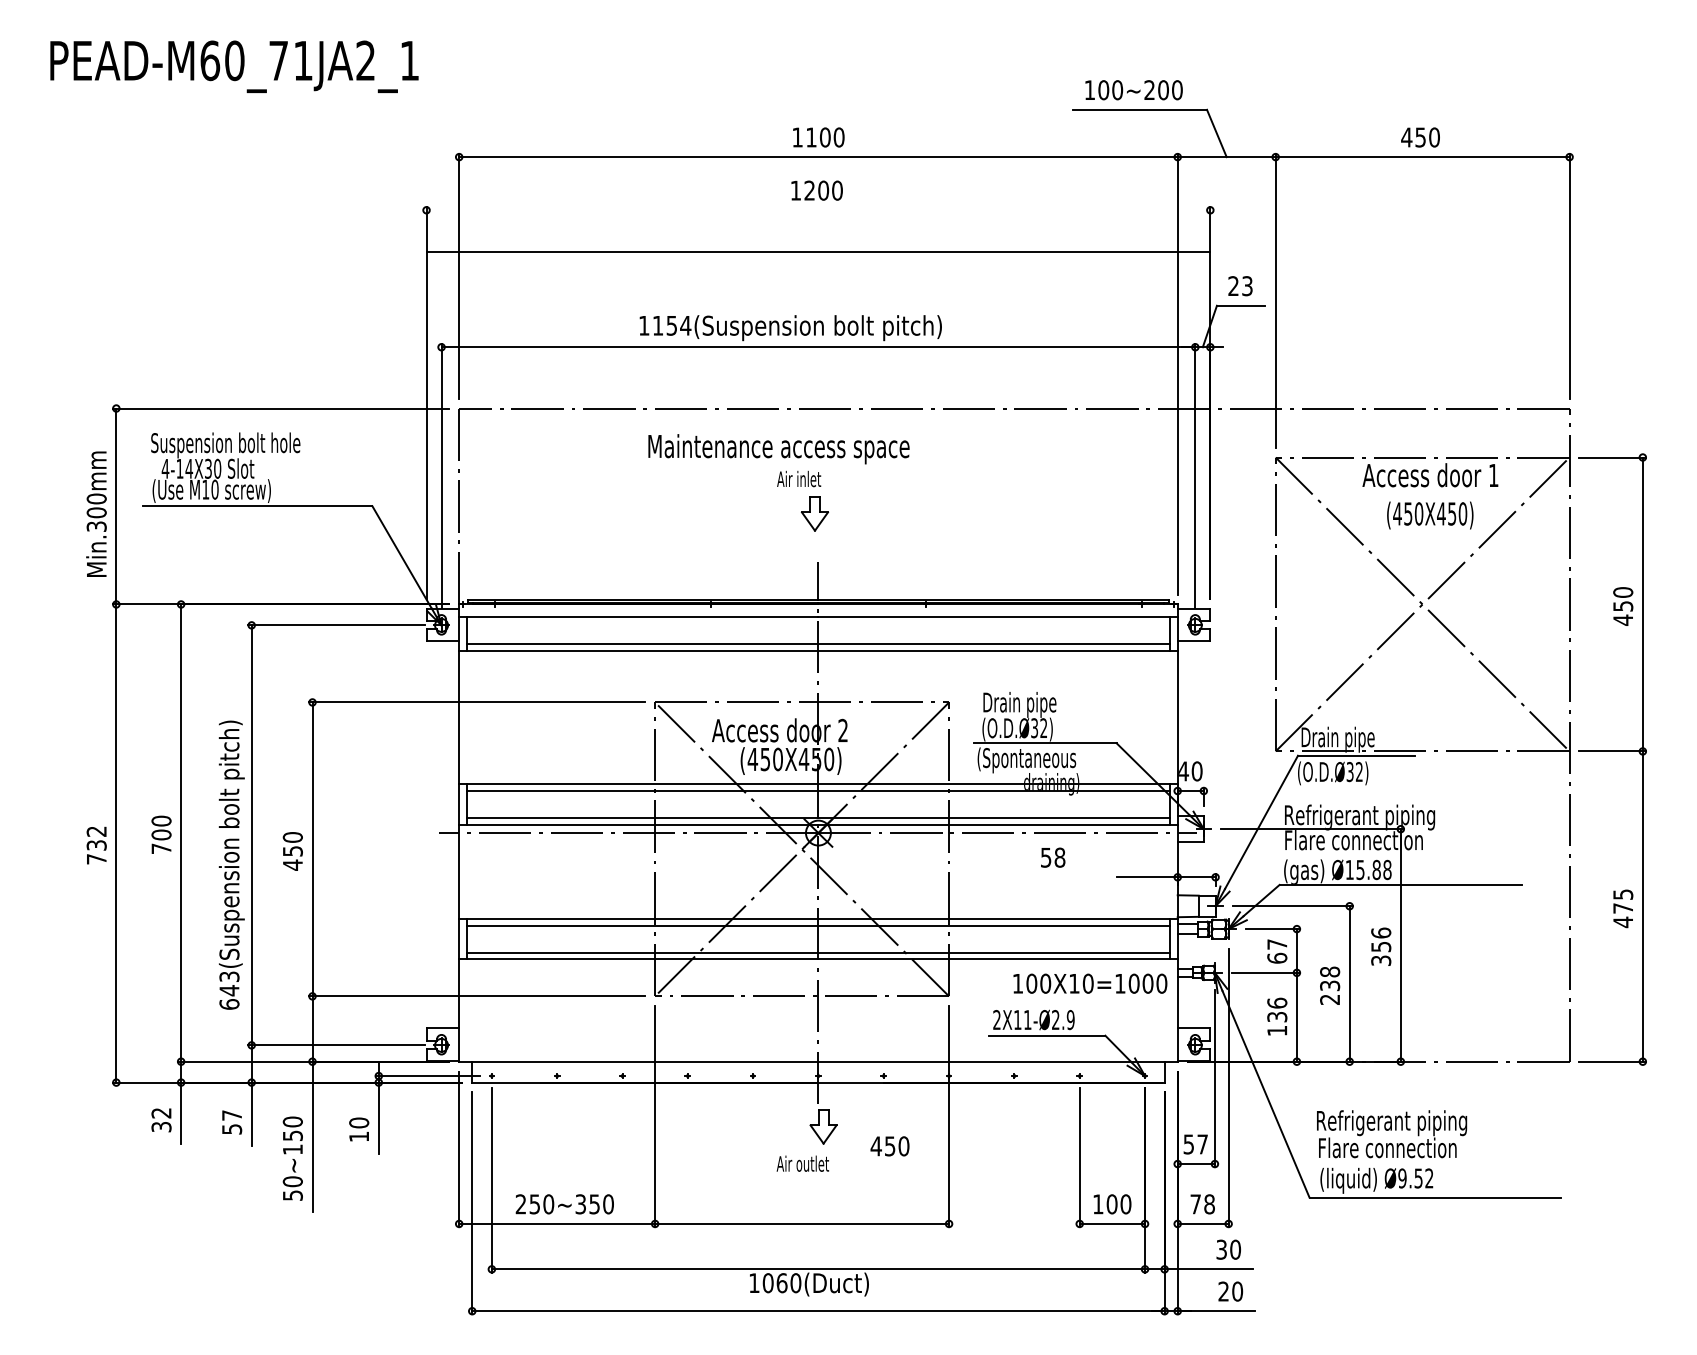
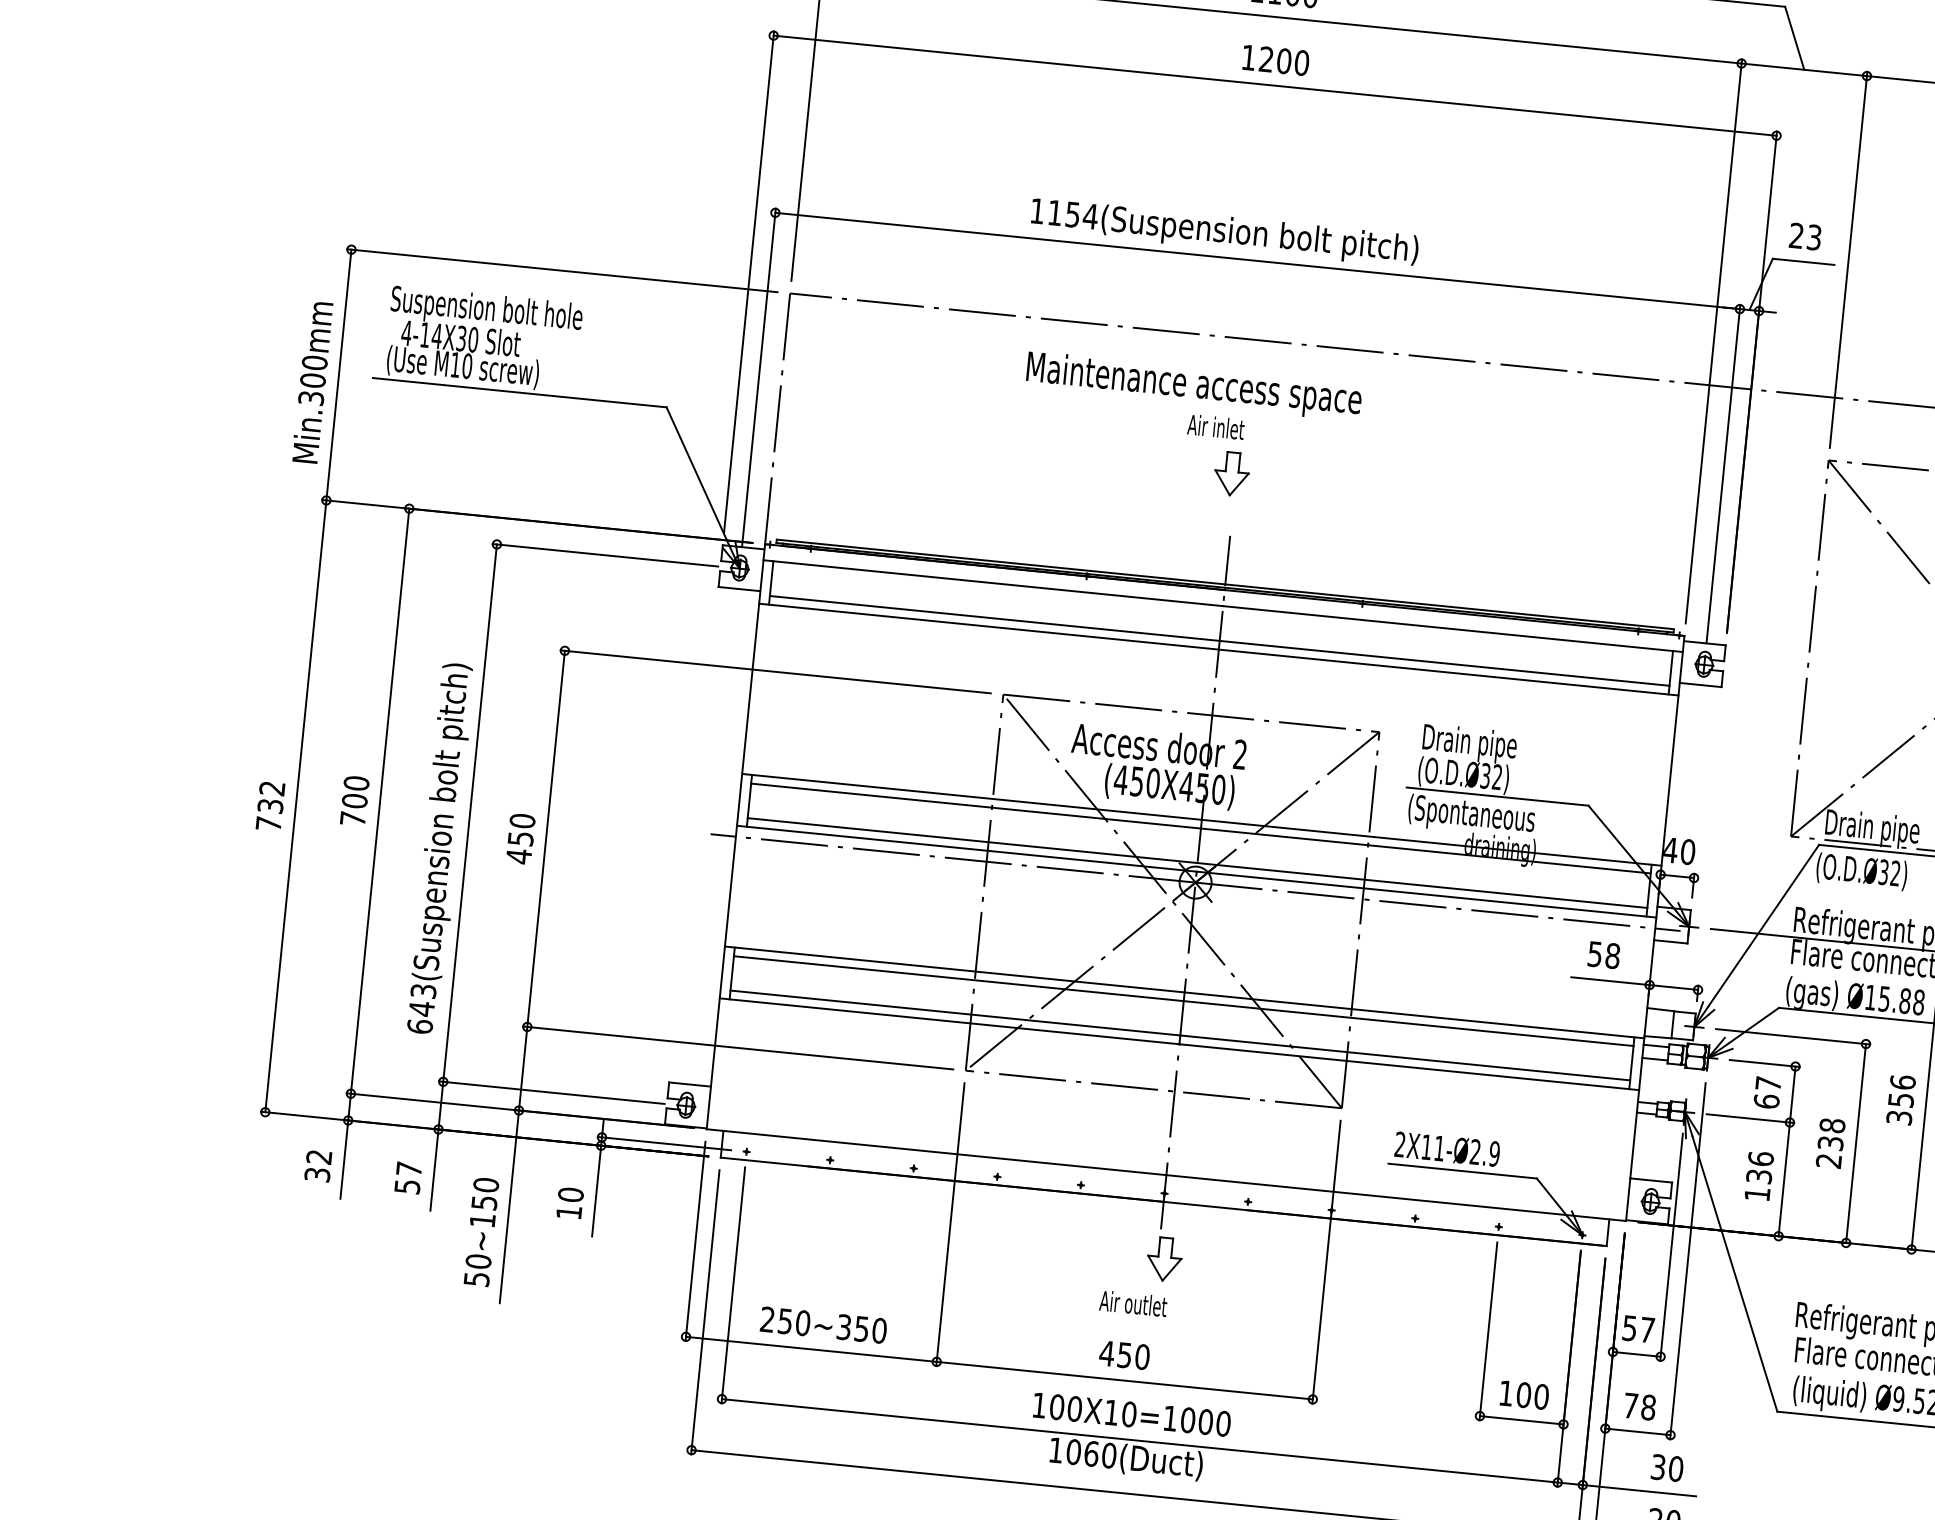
line: (818, 252) -> (1275, 85), moved
text: (1053, 857) -> (1604, 954), moved
text: (1090, 983) -> (1132, 1414), moved
text: (889, 1146) -> (1123, 1355), moved

